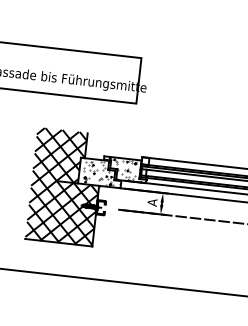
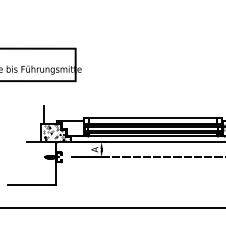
hatch: (124, 169) -> (72, 128), removed
hatch: (64, 186) -> (31, 145), removed

